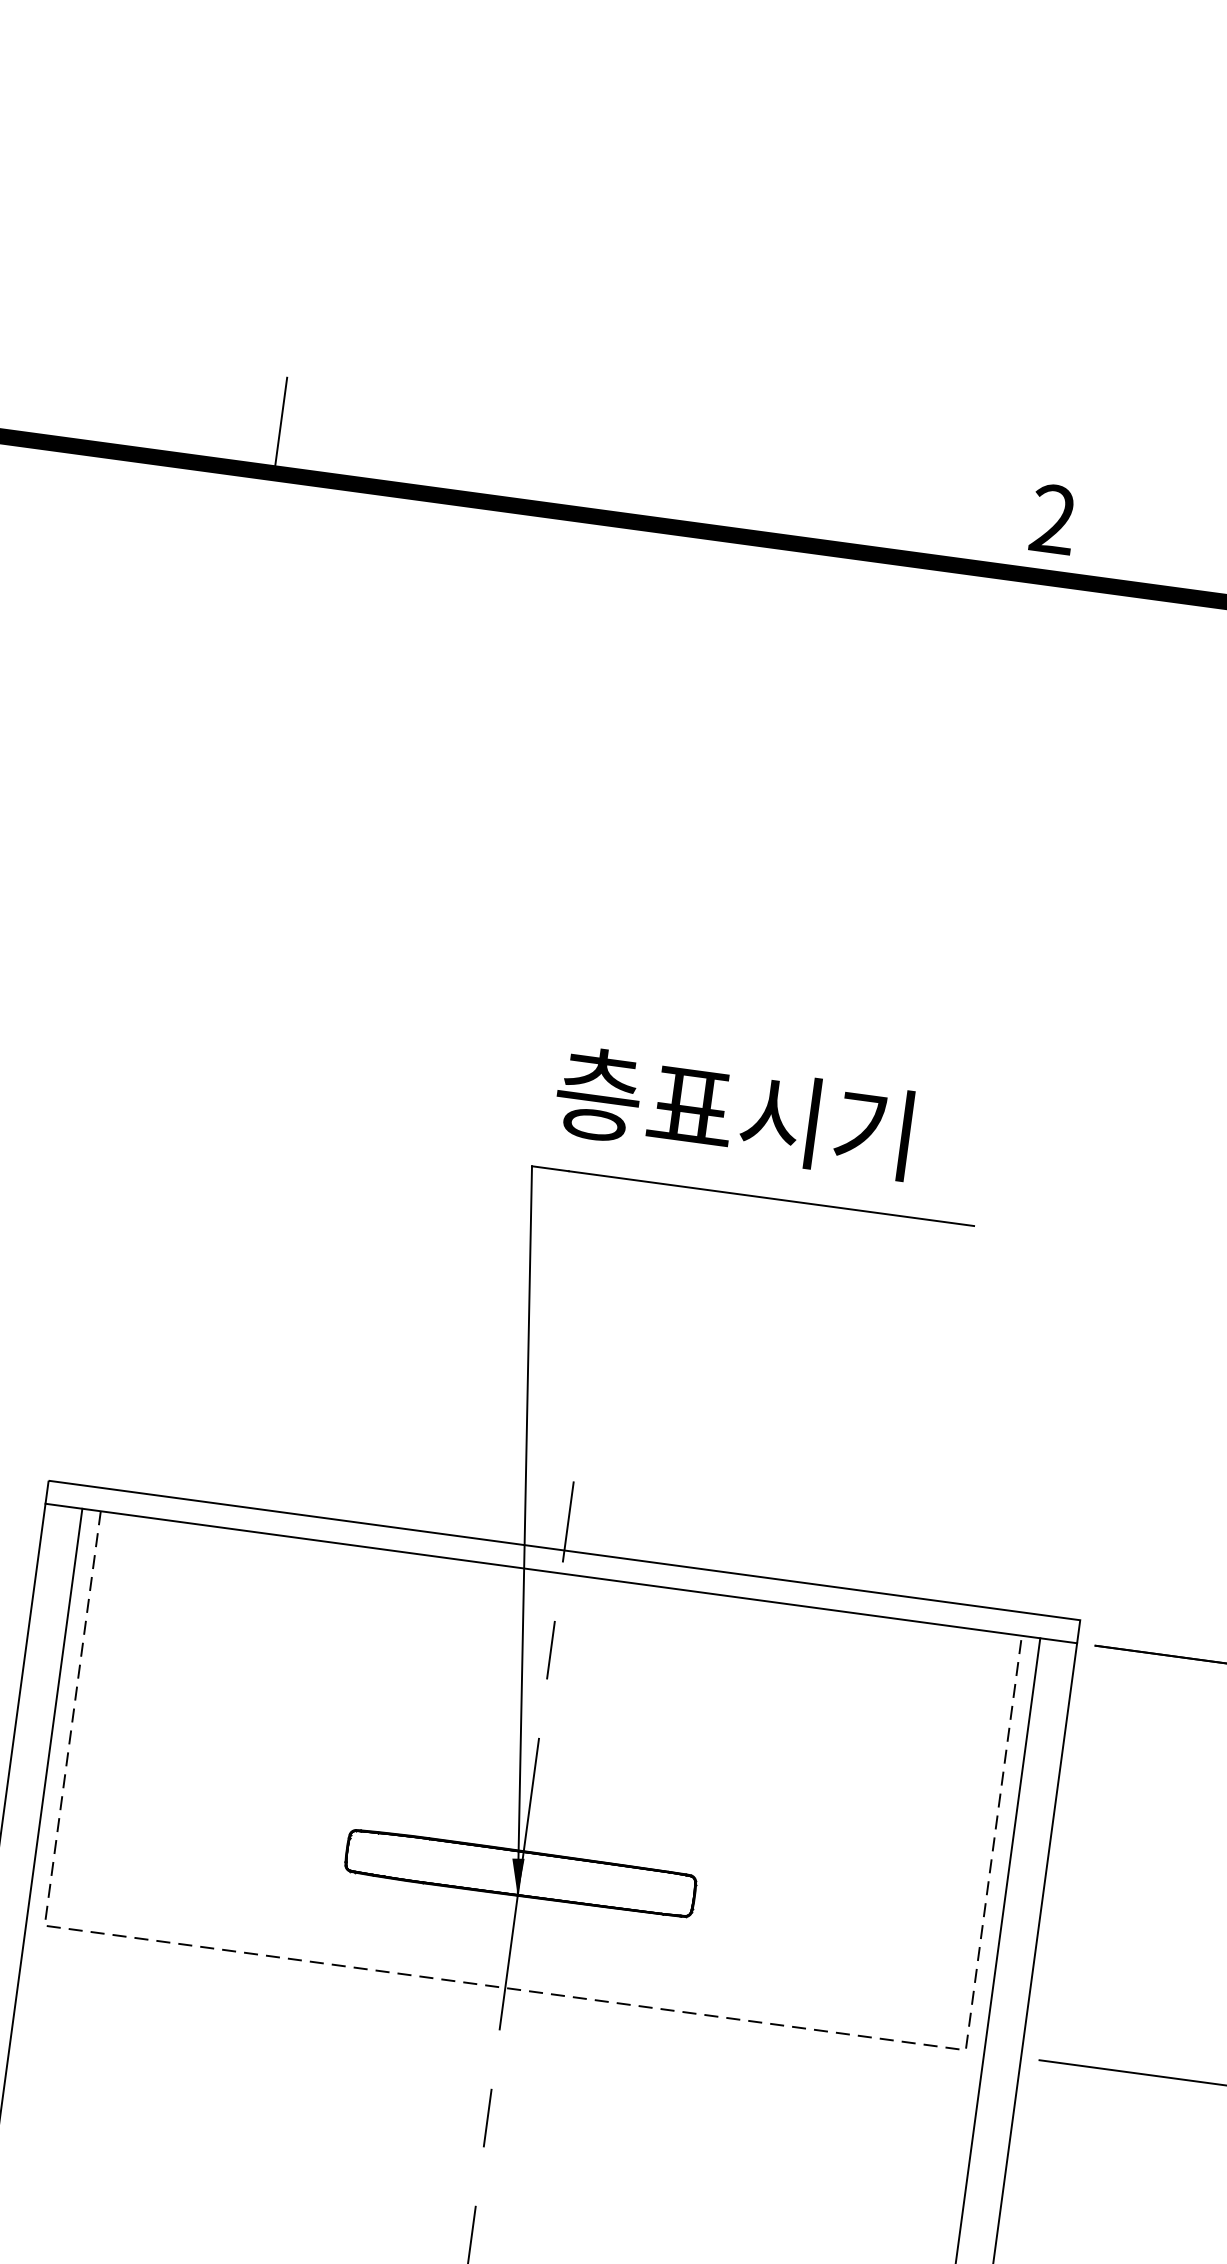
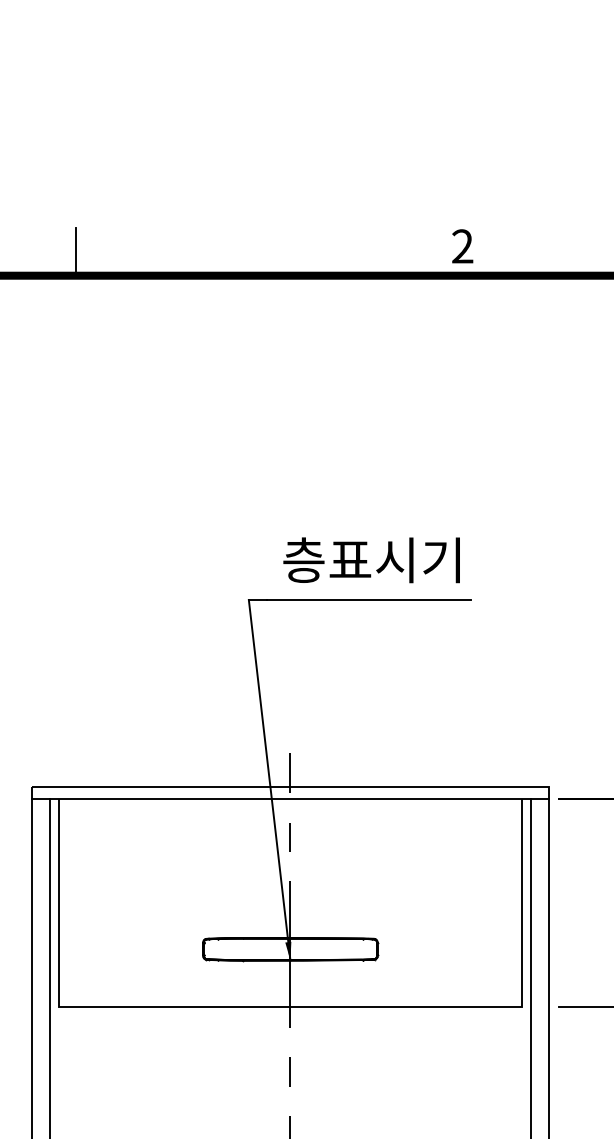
text: (733, 1113) -> (371, 560), moved
line: (505, 1987) -> (290, 1006), dashed -> solid

